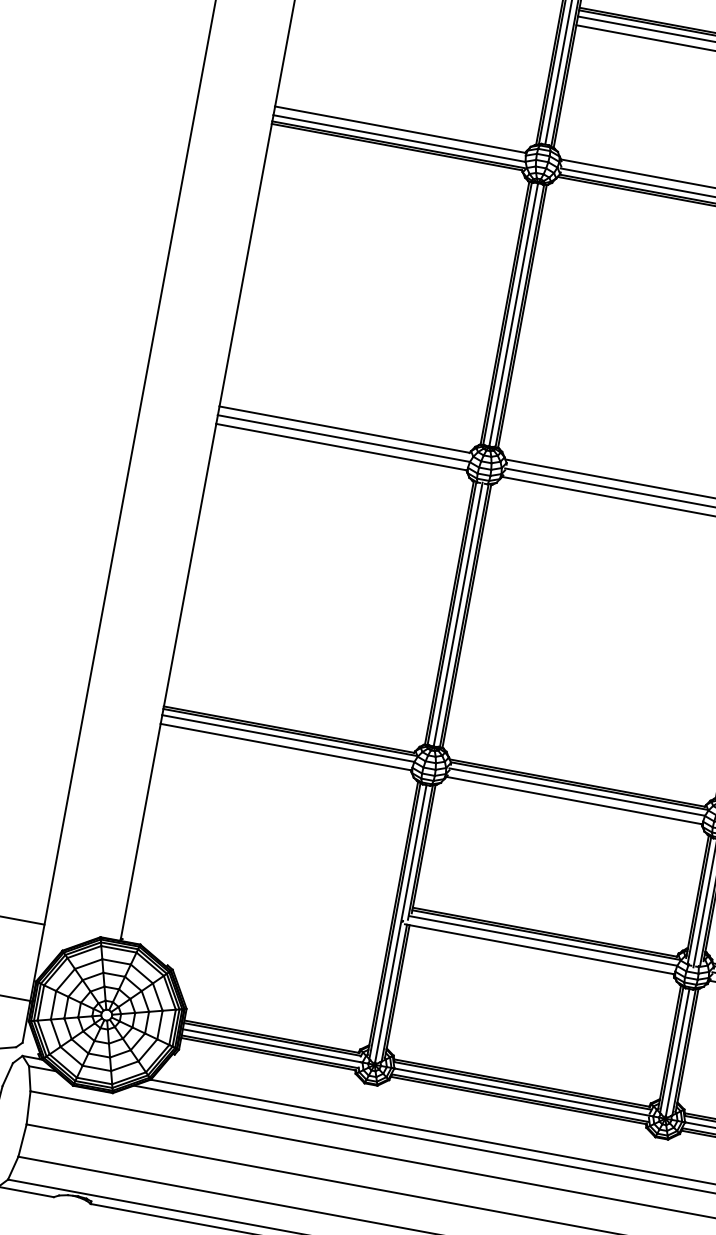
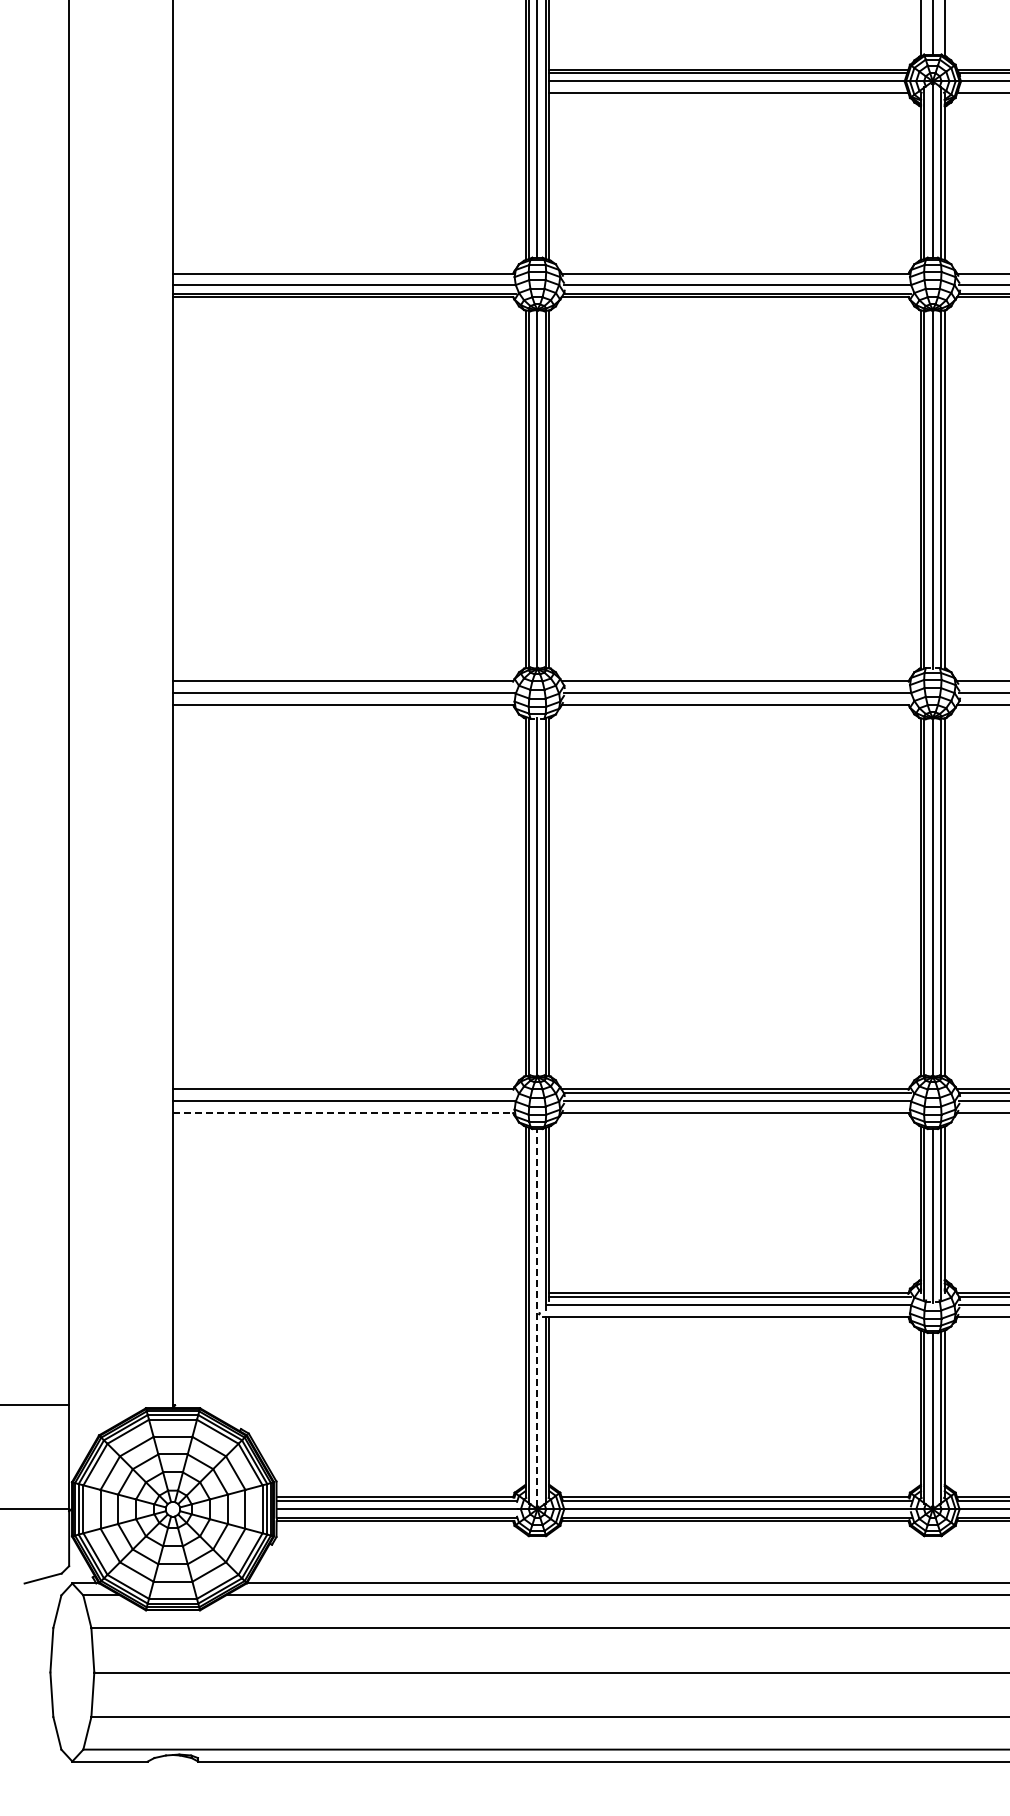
line: (289, 732) -> (344, 1092), removed
line: (286, 747) -> (343, 1113), solid -> dashed
line: (400, 923) -> (537, 1317), solid -> dashed

